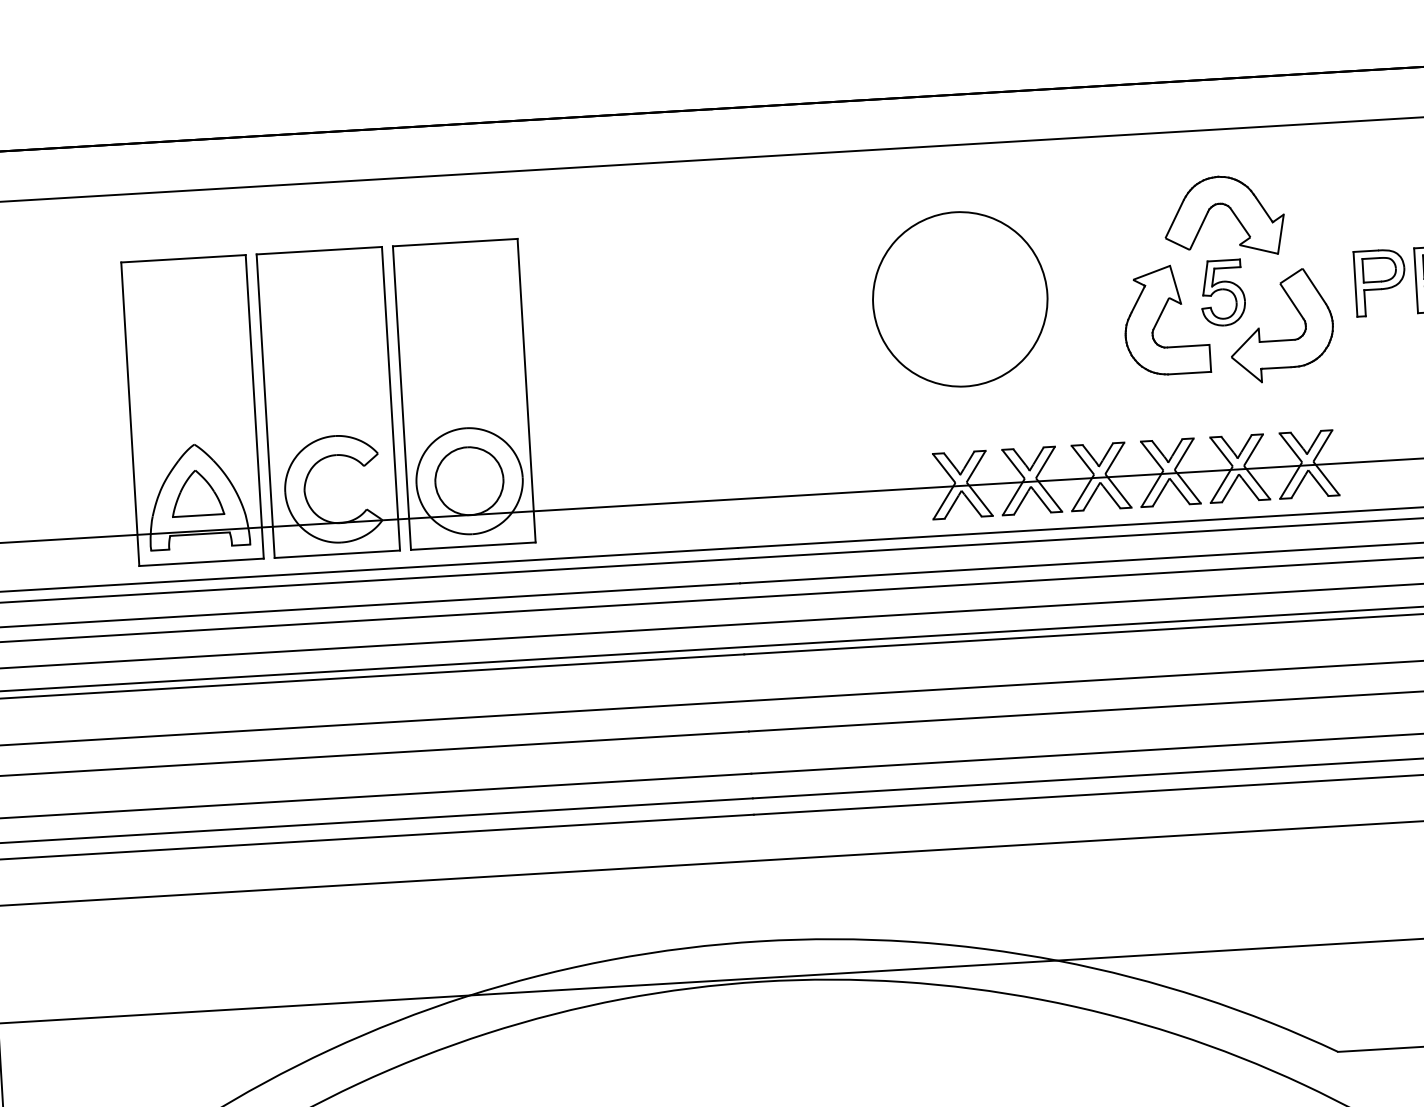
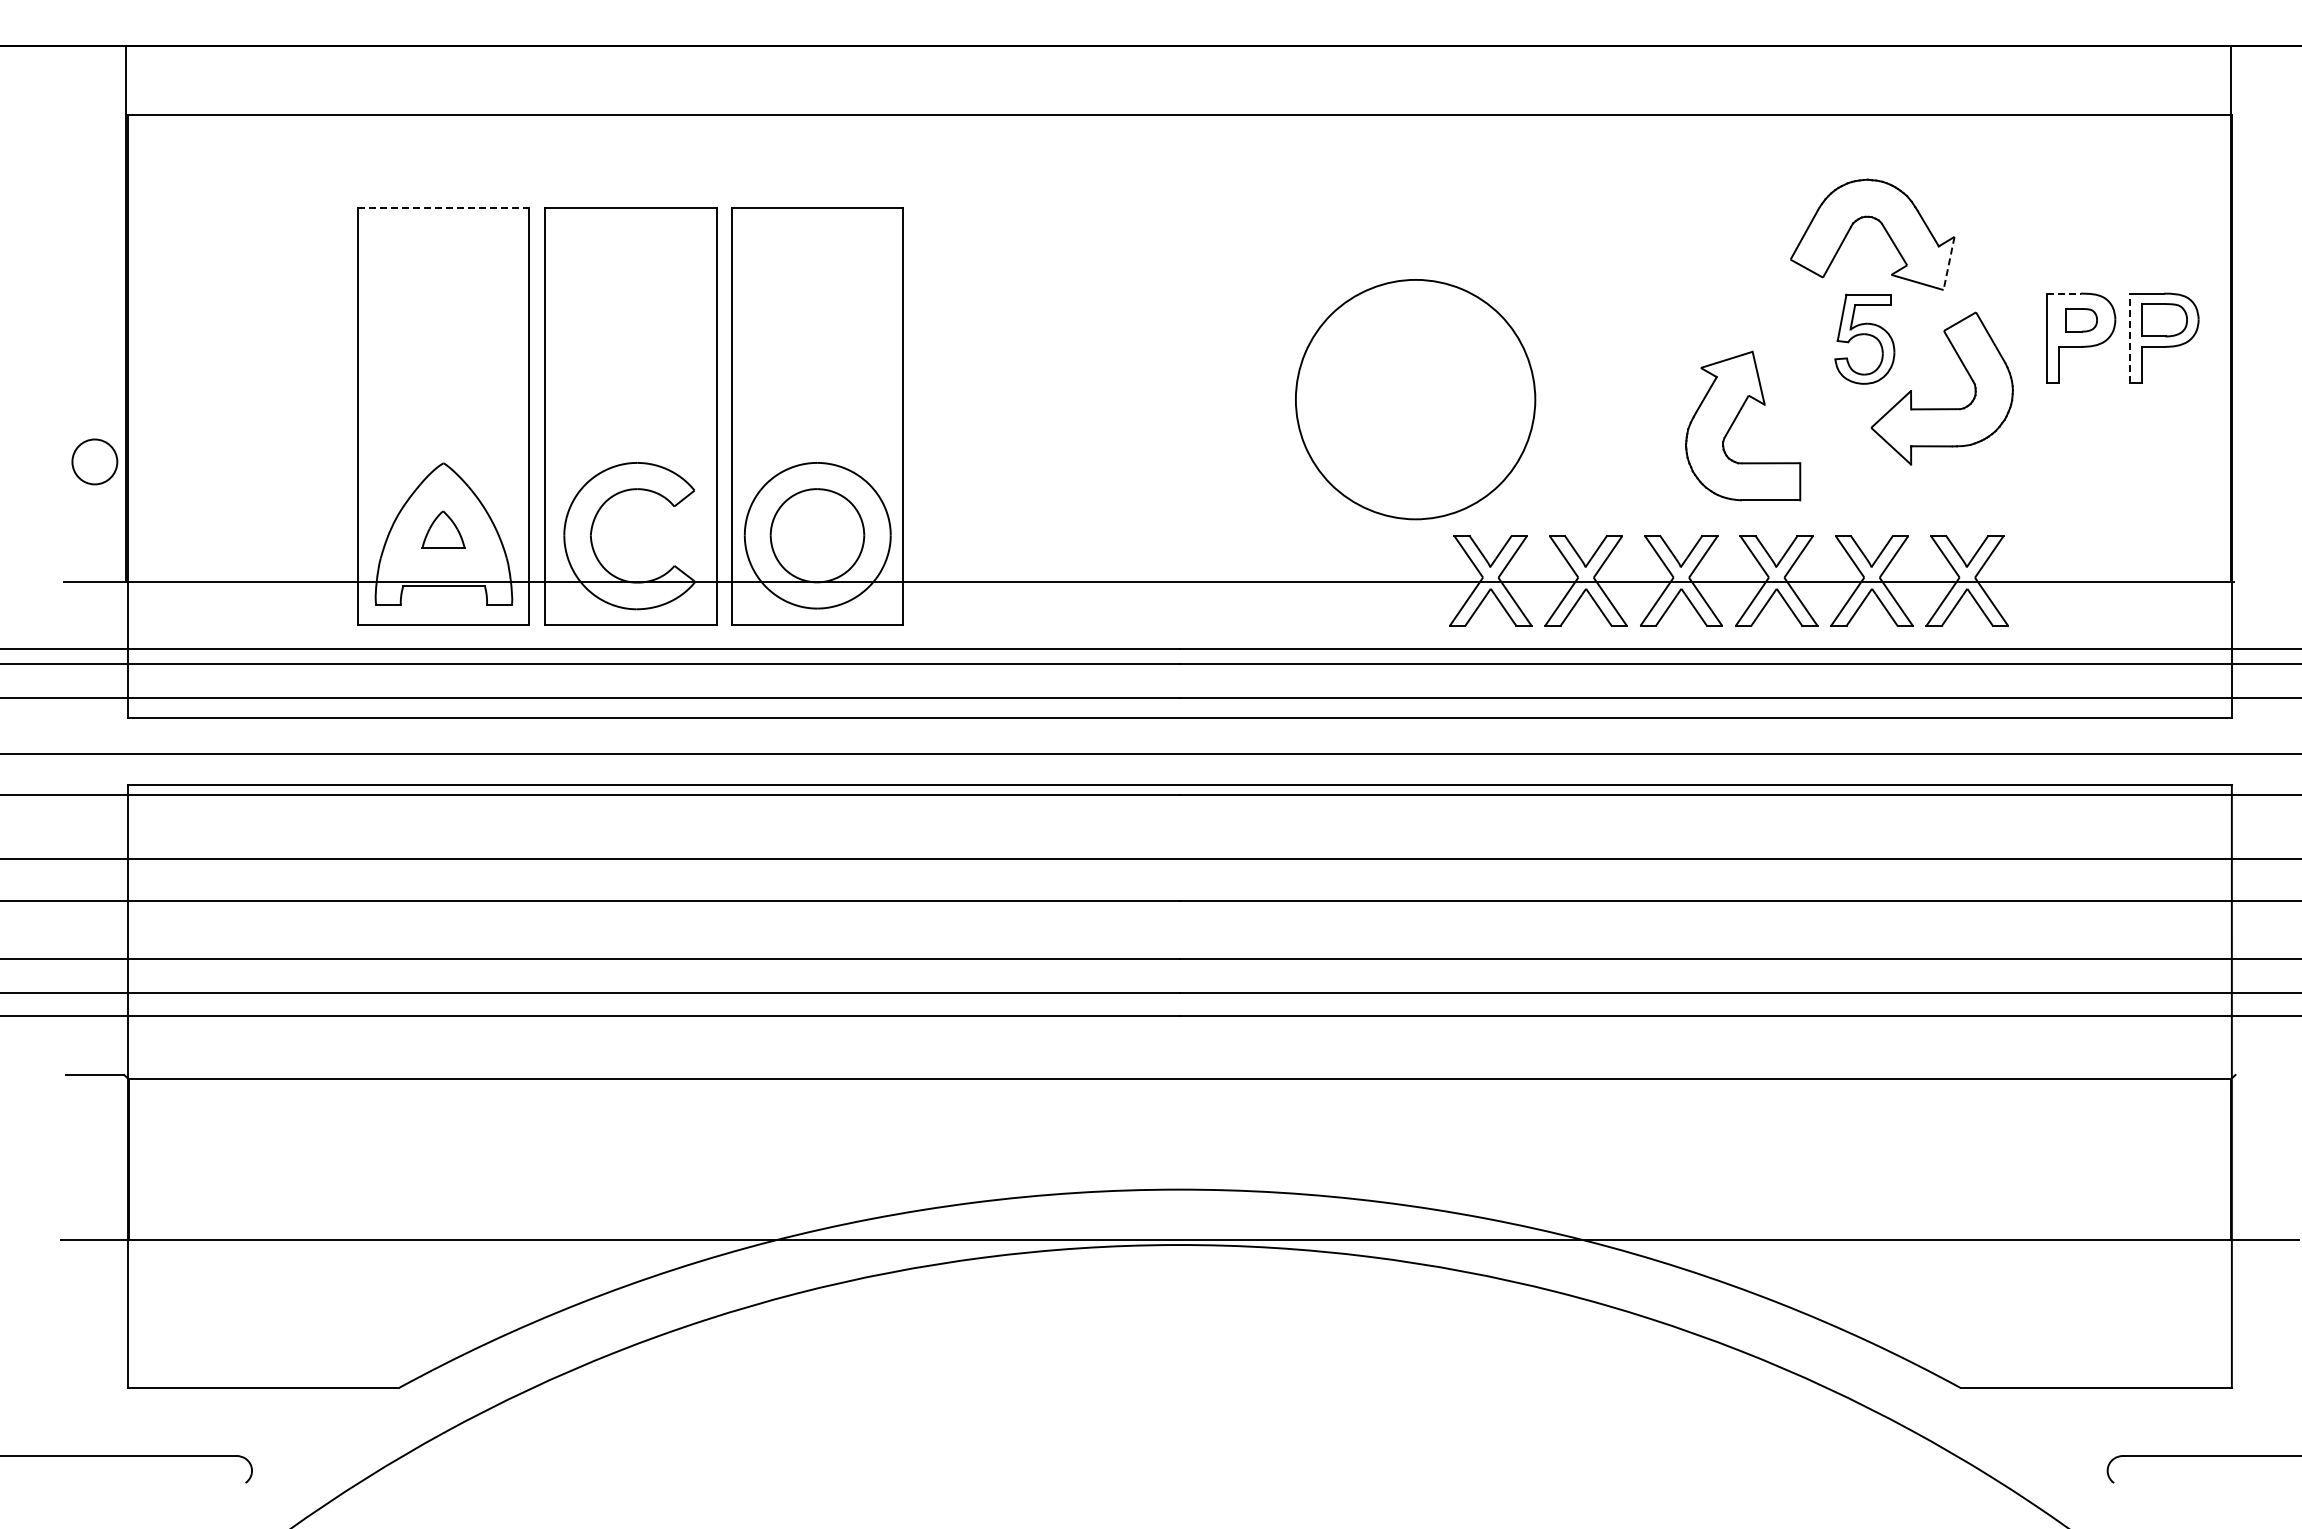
line: (1280, 234) -> (1948, 263), solid -> dashed
line: (1365, 251) -> (2063, 293), solid -> dashed
line: (183, 258) -> (443, 207), solid -> dashed
part: (1379, 270) -> (2081, 320), size x0.7
line: (1416, 280) -> (2130, 338), solid -> dashed
part: (960, 299) -> (1415, 399), moved
part: (1161, 315) -> (1736, 419), moved
part: (197, 492) -> (443, 529), size x0.6

